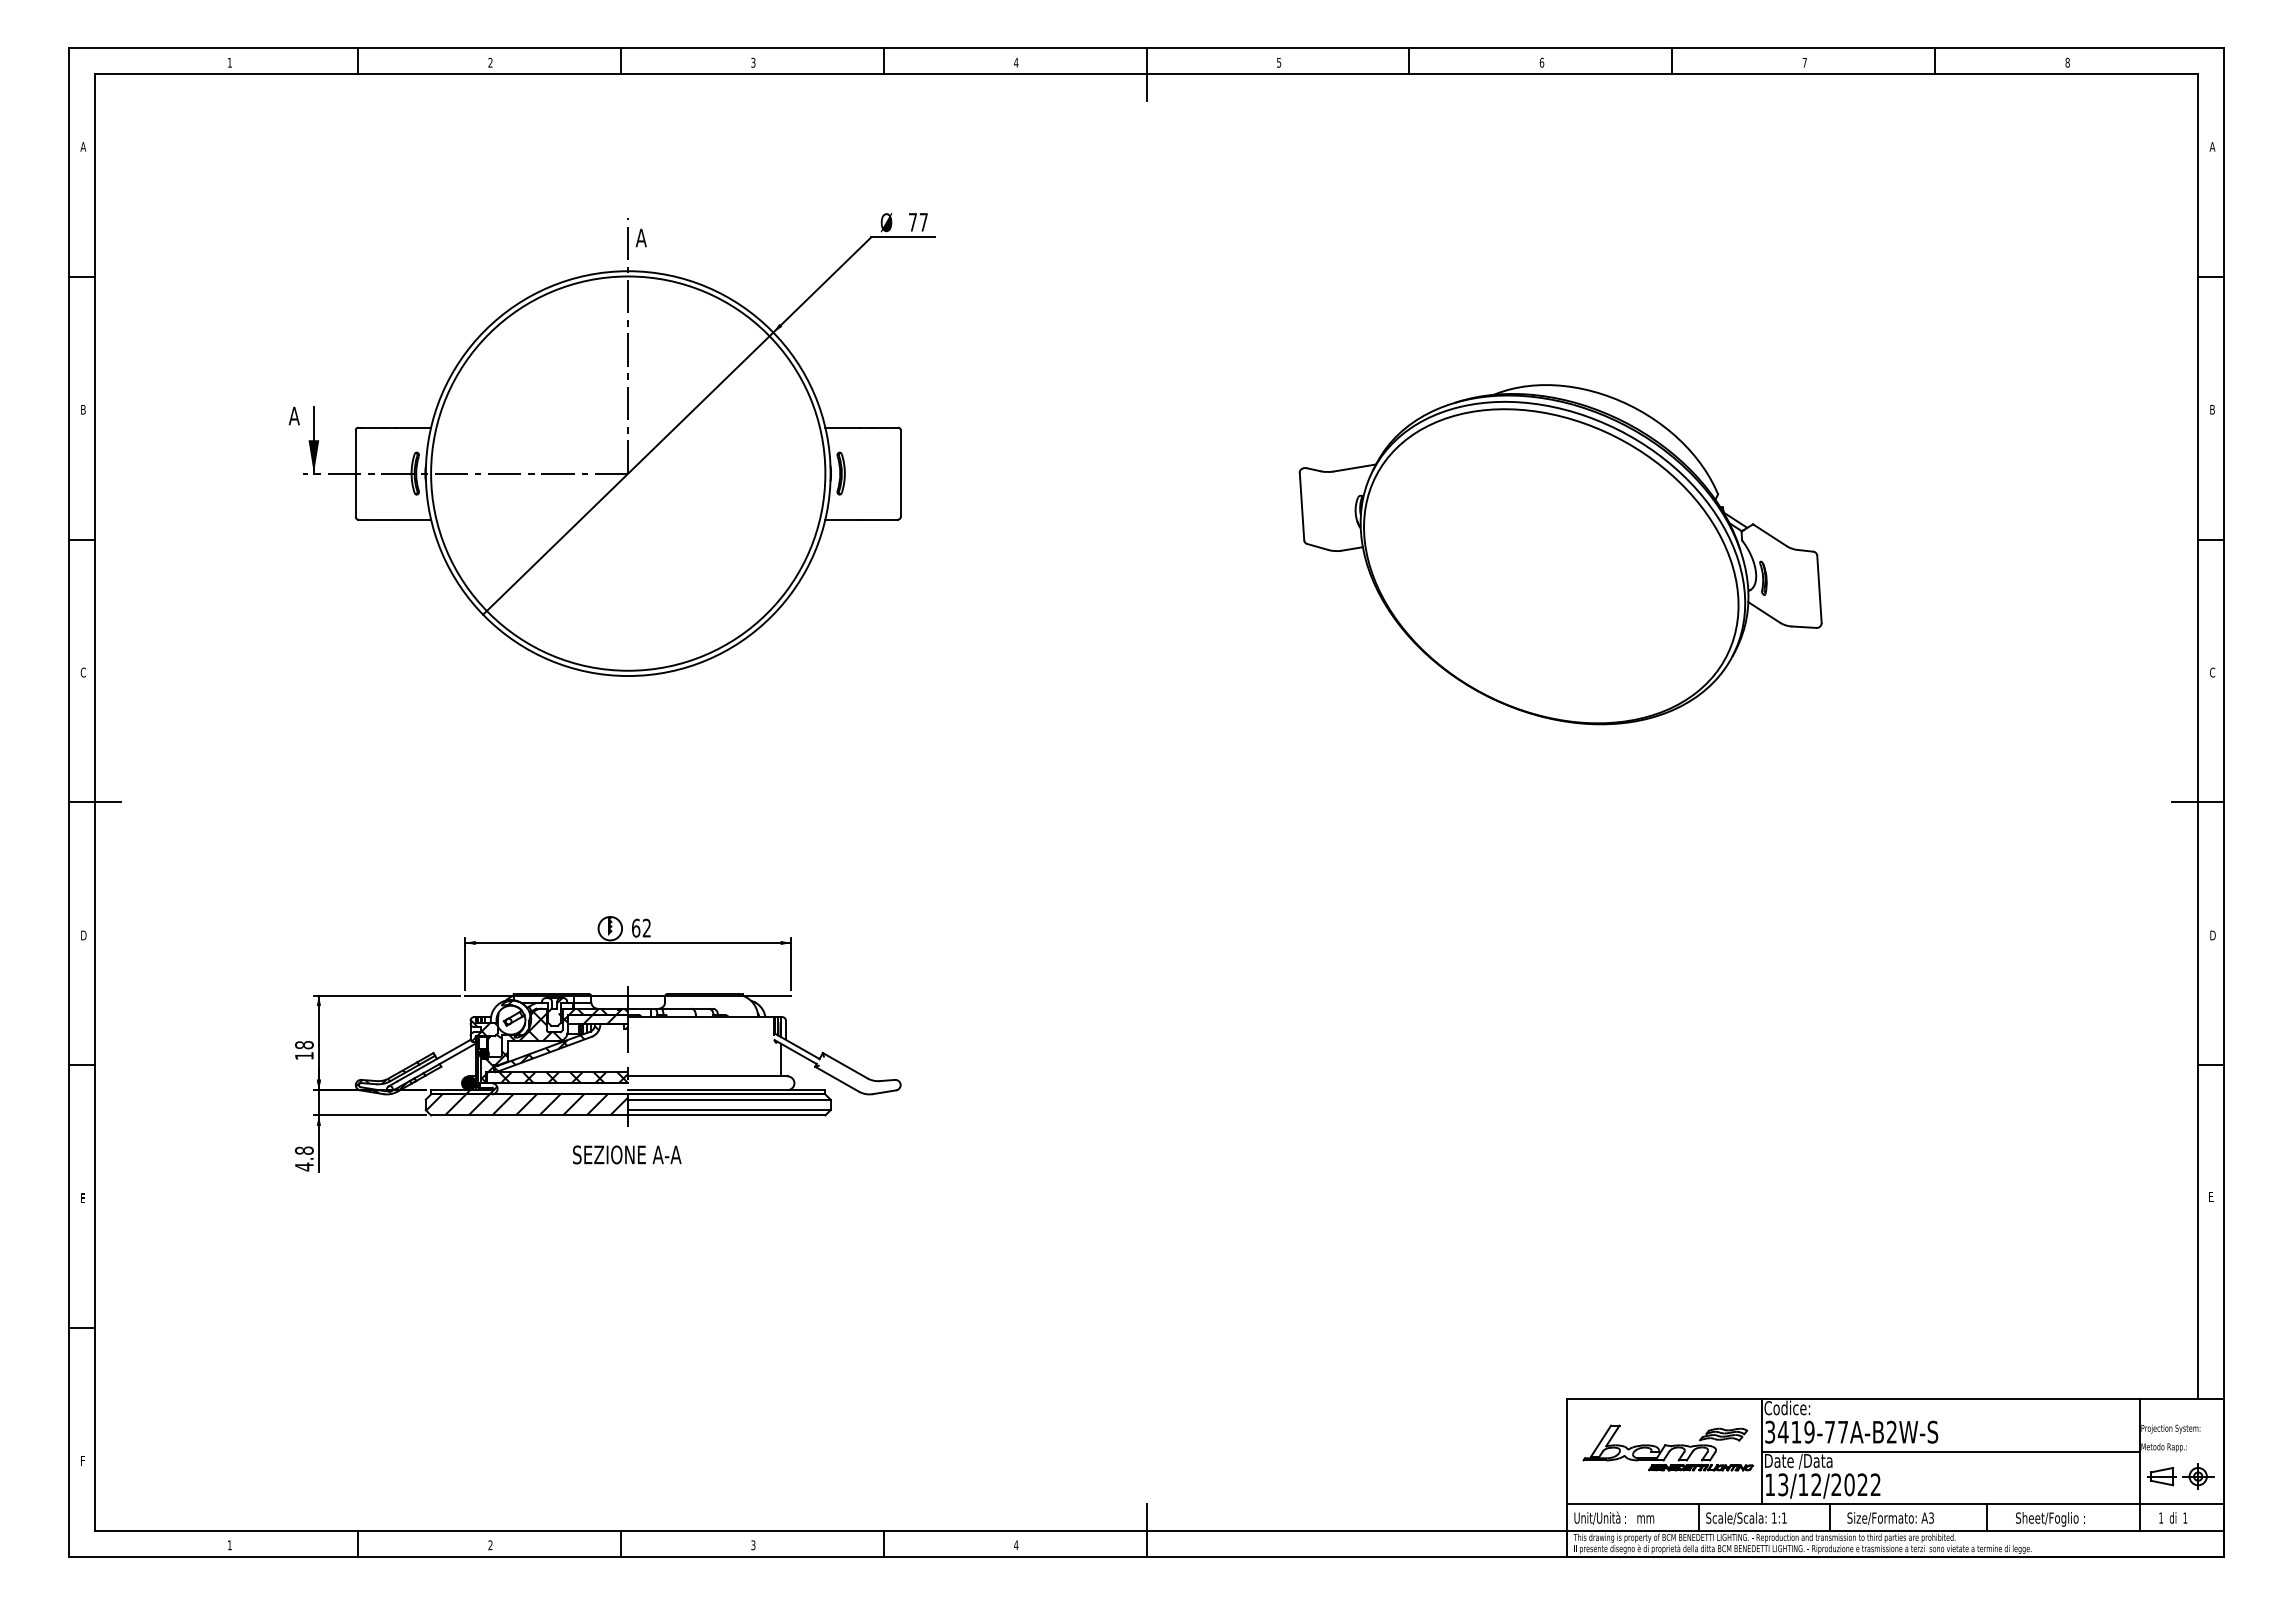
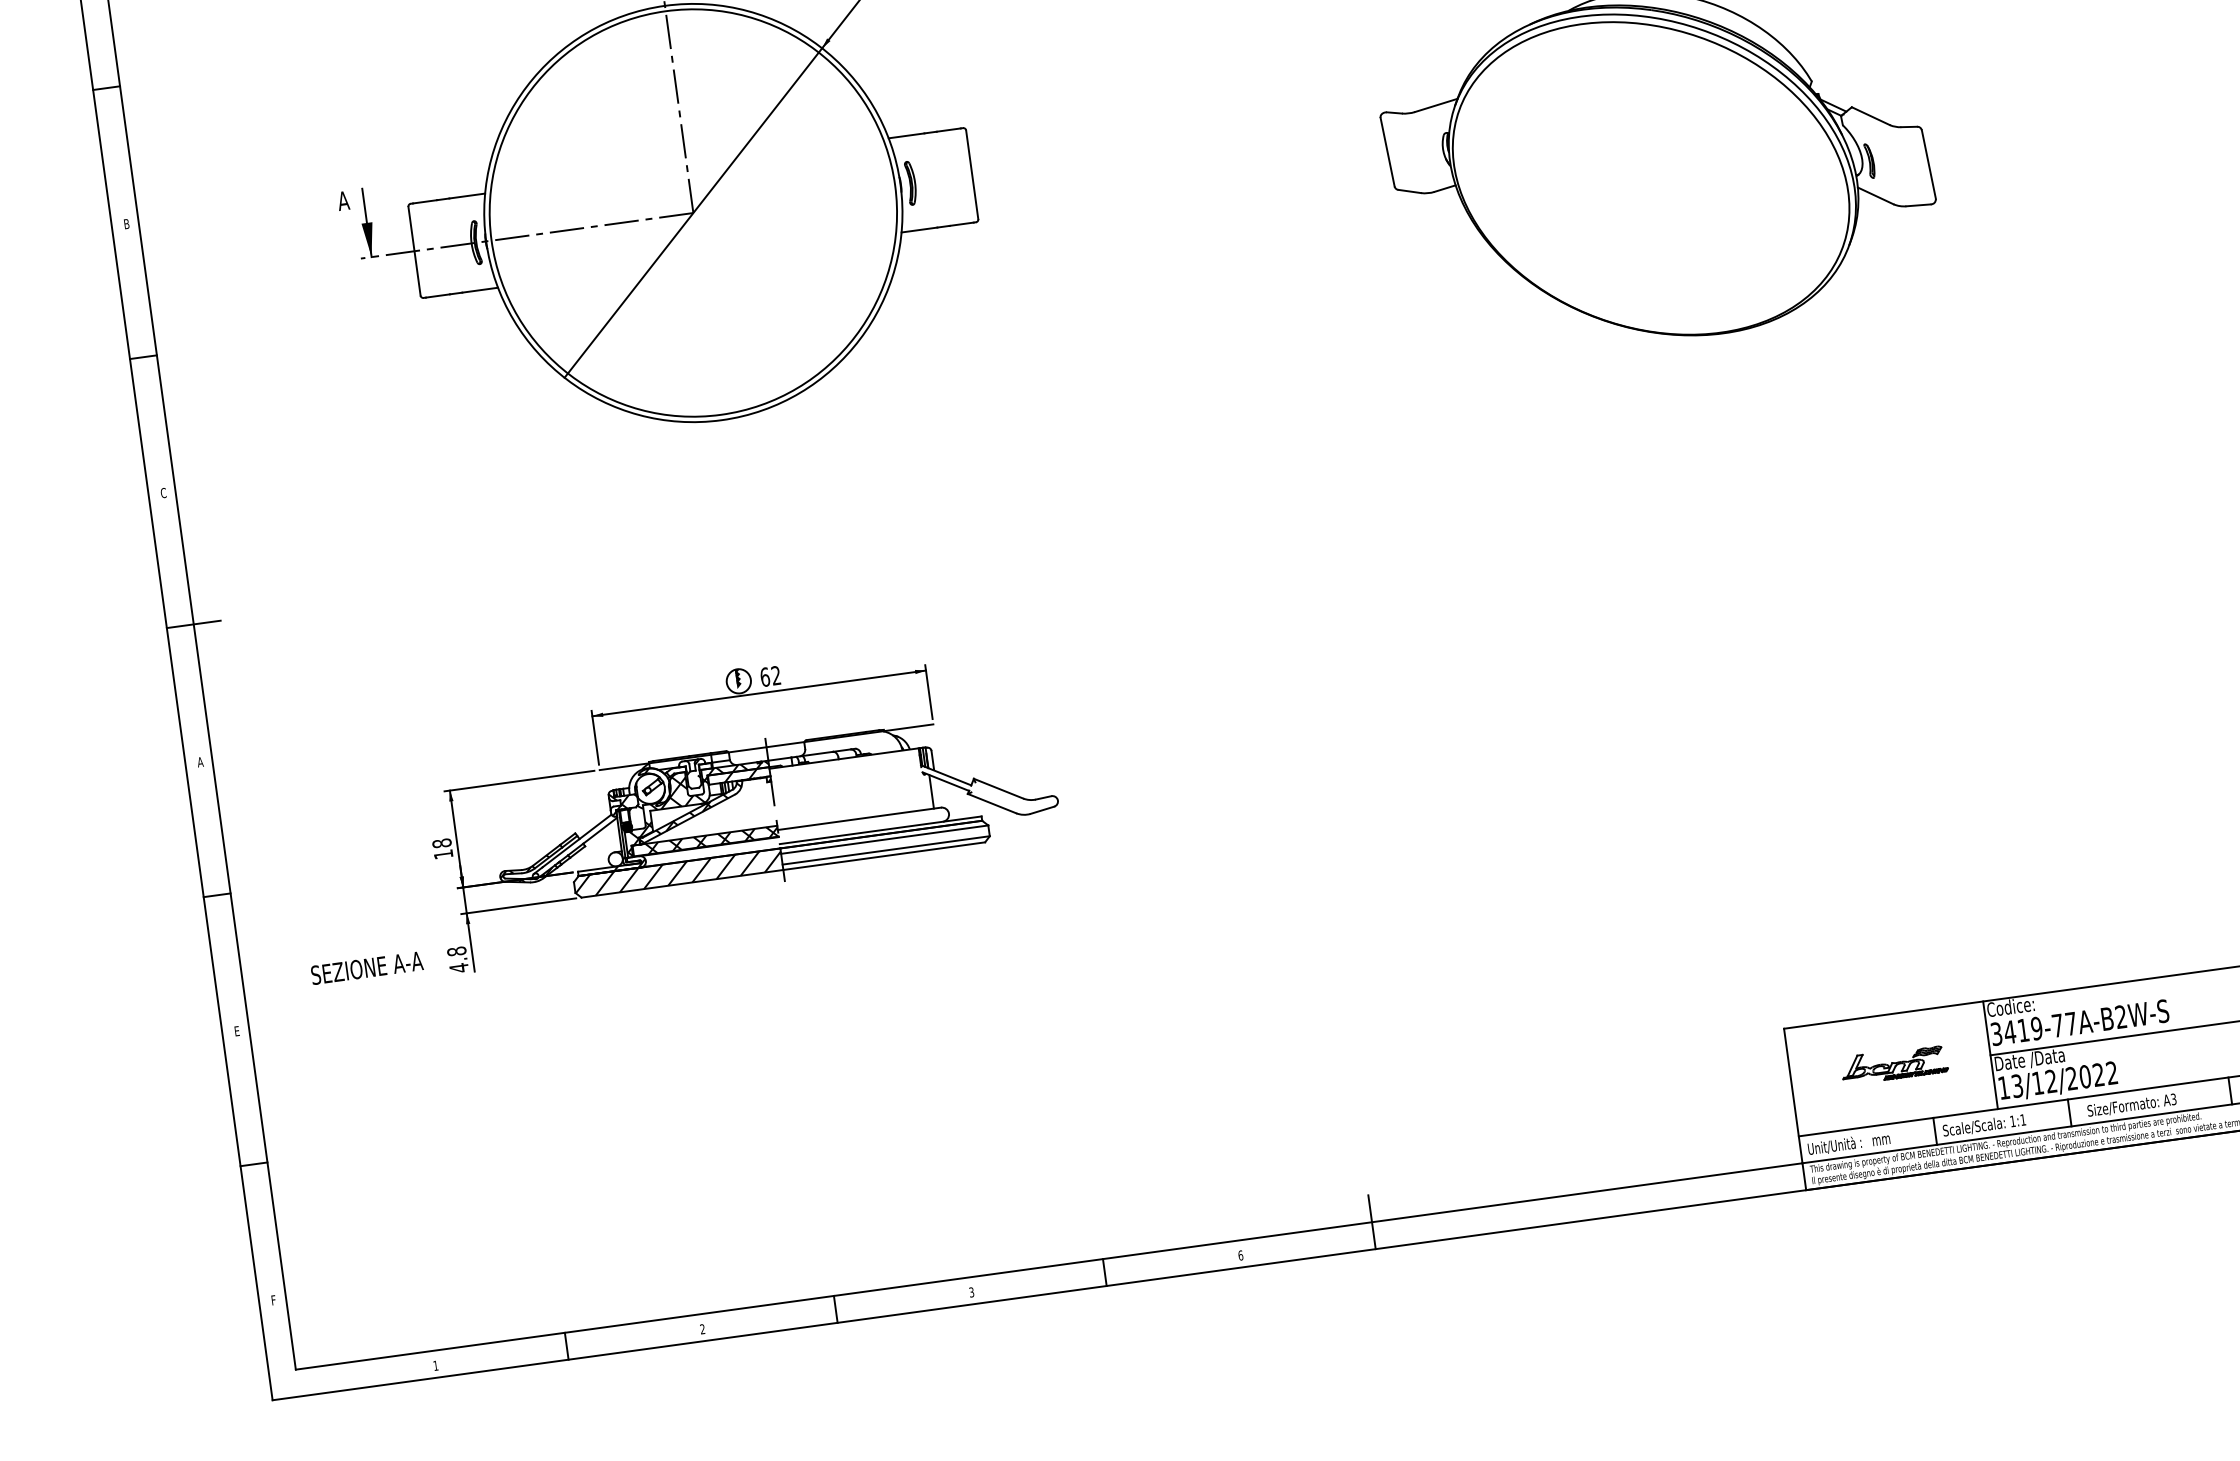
text: (83, 935) -> (200, 762), D -> A
fill: (468, 1083) -> (615, 859), removed
text: (627, 1154) -> (367, 967), moved
part: (1667, 1447) -> (1893, 1064), size x0.6
text: (1015, 1545) -> (1240, 1255), 4 -> 6

